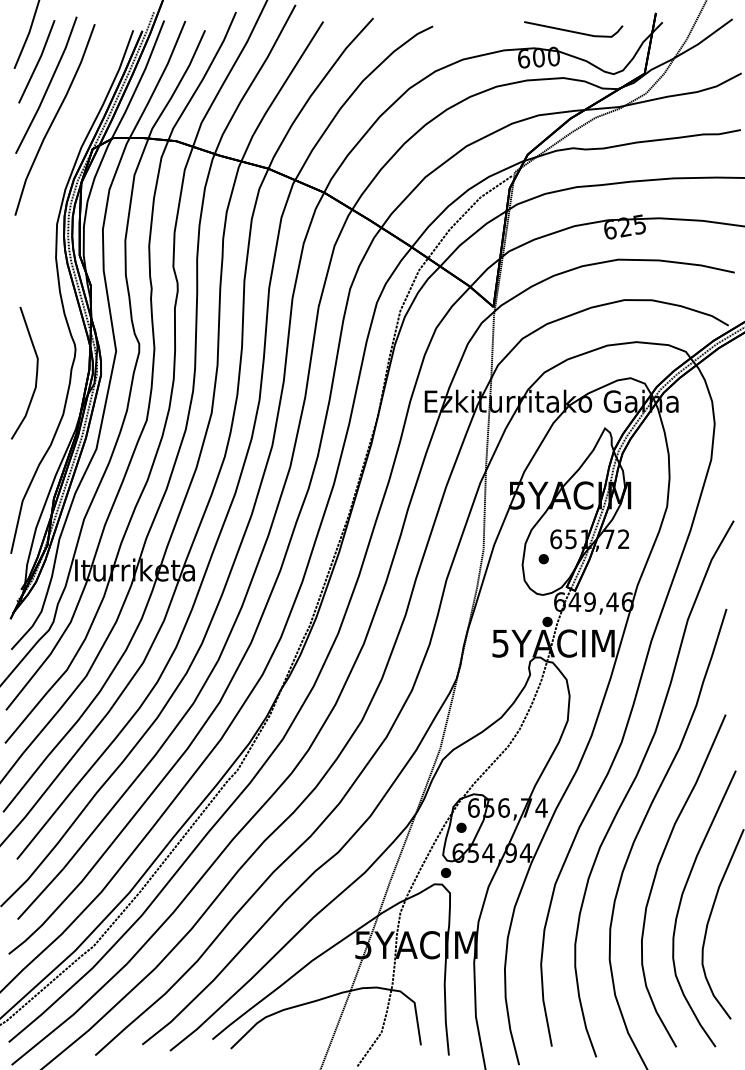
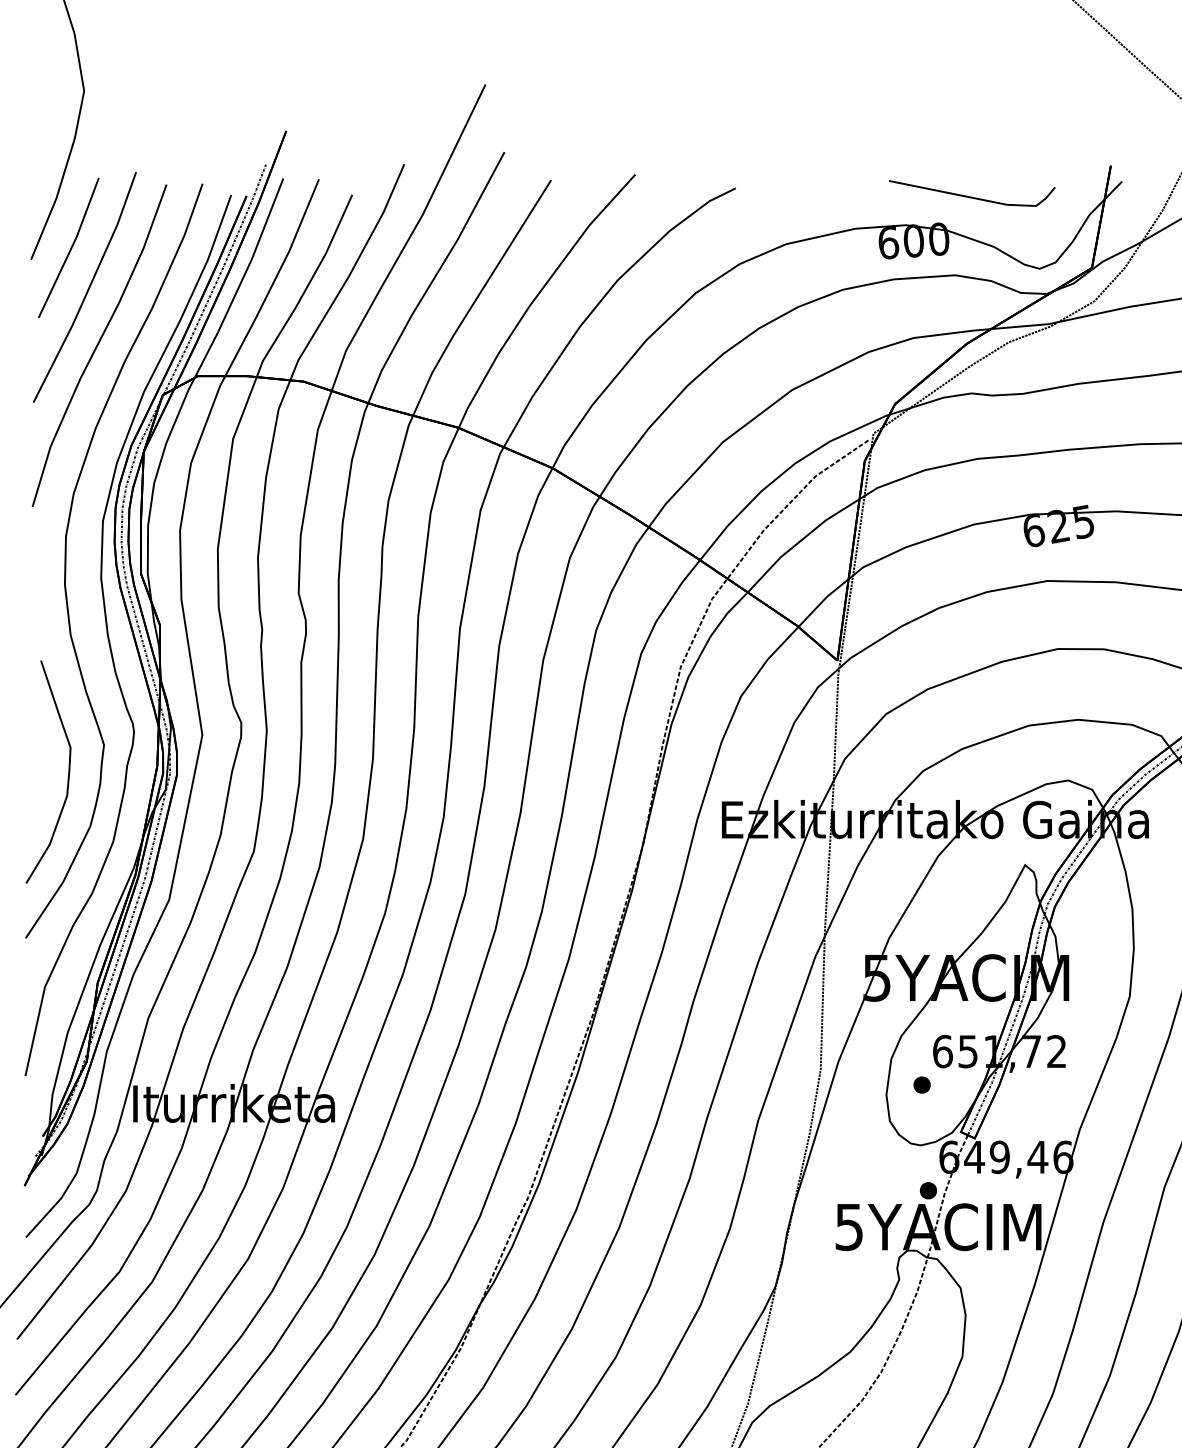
part: (35, 247) -> (66, 560), added

